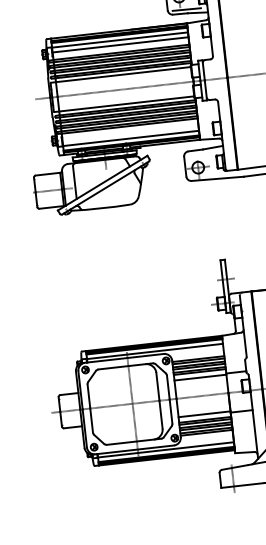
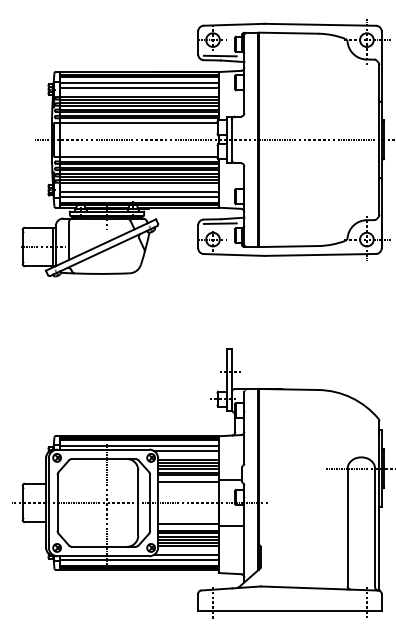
line: (130, 133) -> (139, 191), added
line: (202, 153) -> (219, 223), added
line: (195, 352) -> (186, 451), added
line: (205, 440) -> (186, 554), added

